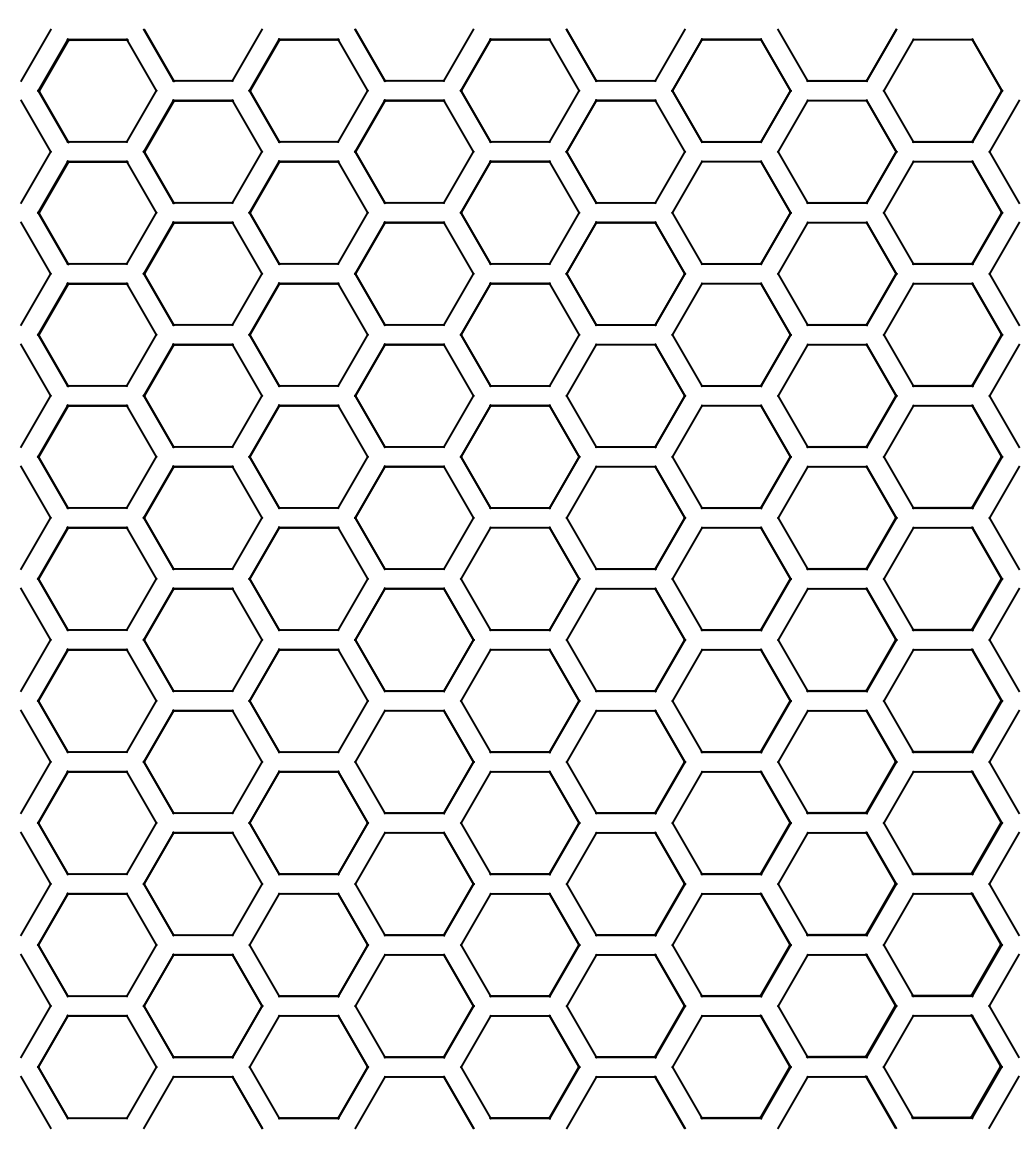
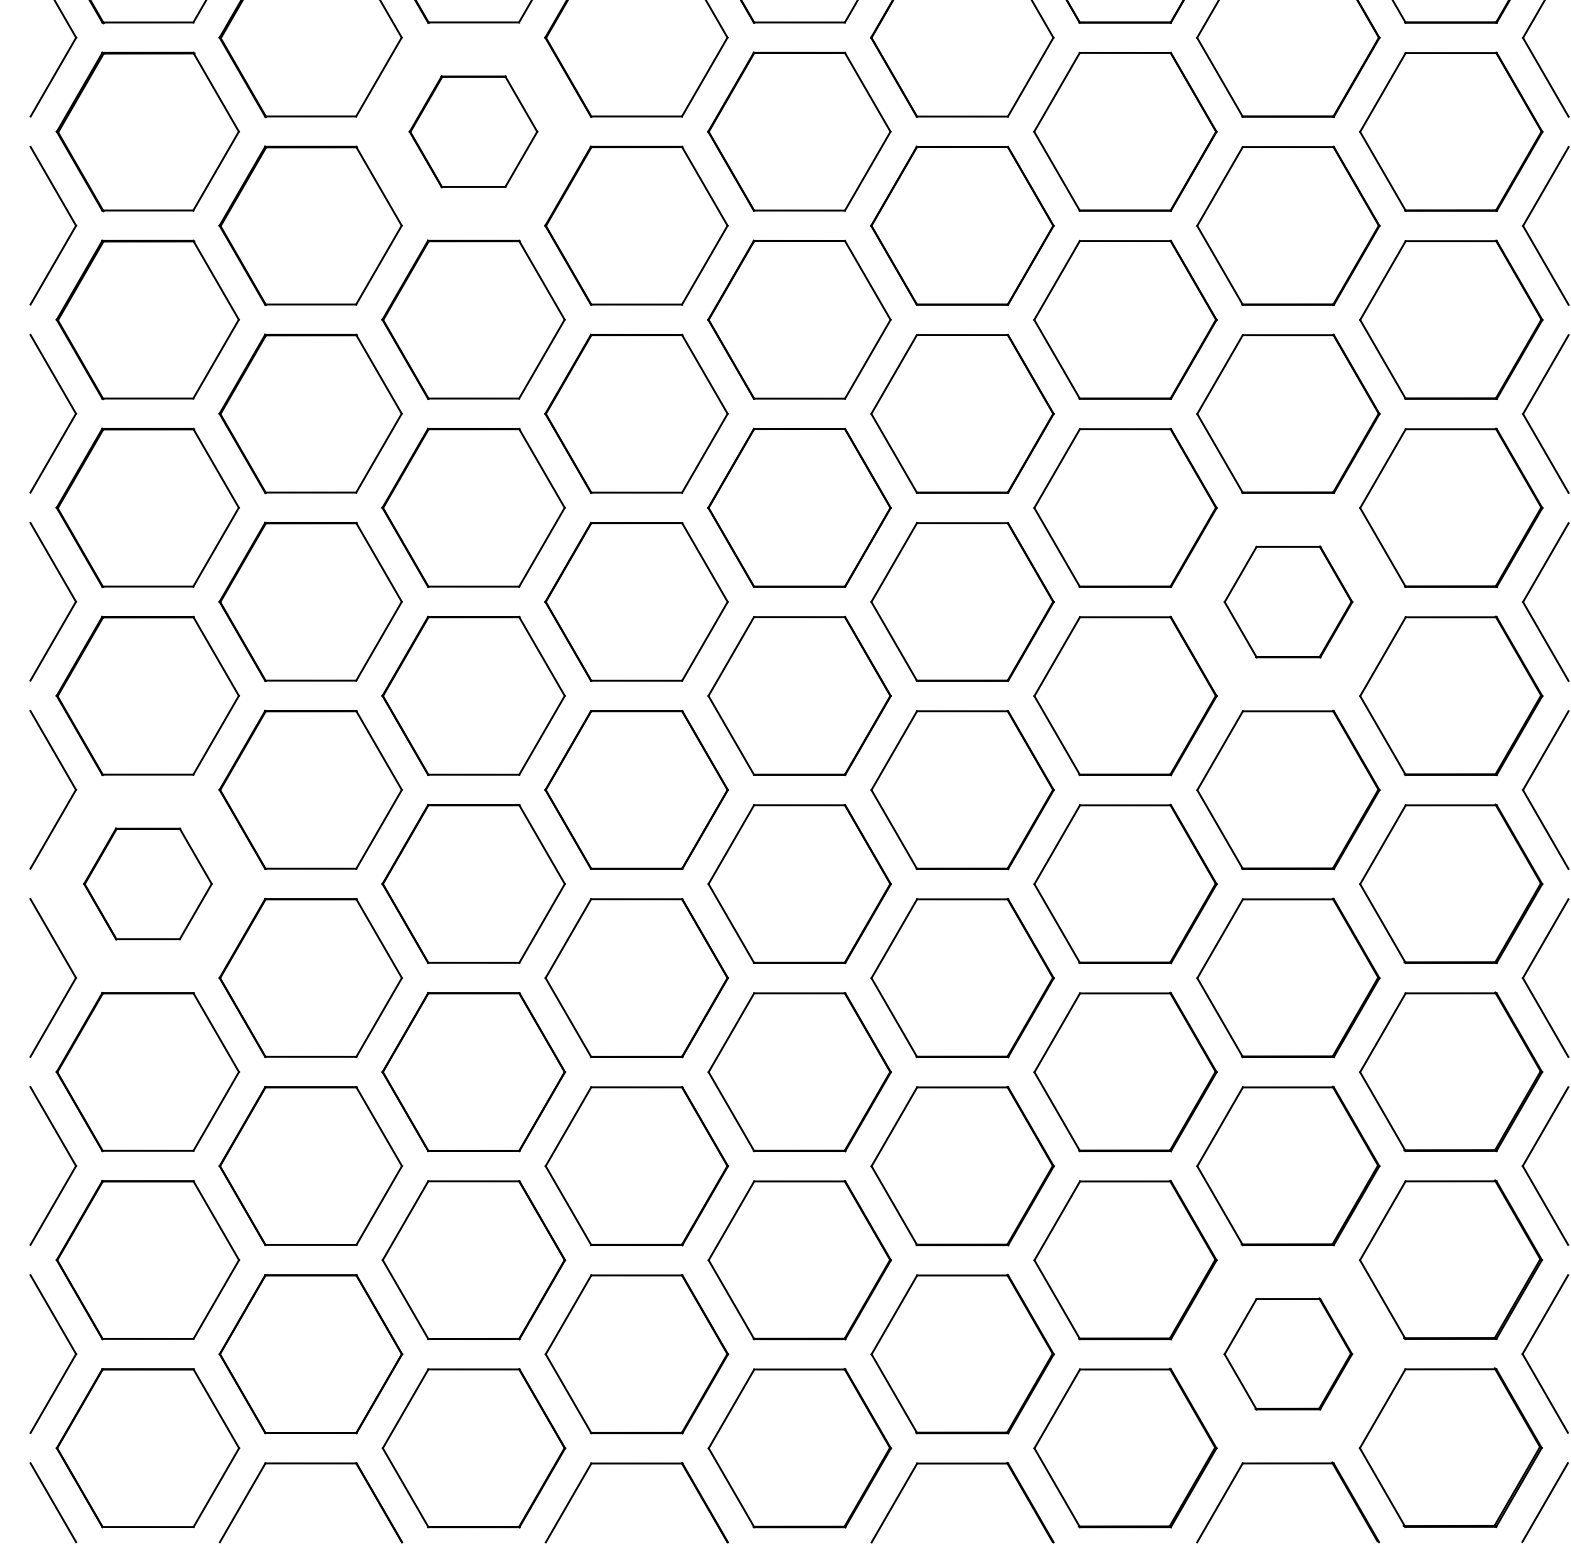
part: (308, 212) -> (473, 131), size x0.7
part: (837, 517) -> (1288, 601), size x0.7
part: (97, 700) -> (148, 883), size x0.7
part: (837, 1005) -> (1288, 1353), size x0.7

